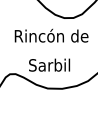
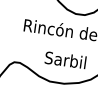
text: (49, 64) -> (65, 59), moved

